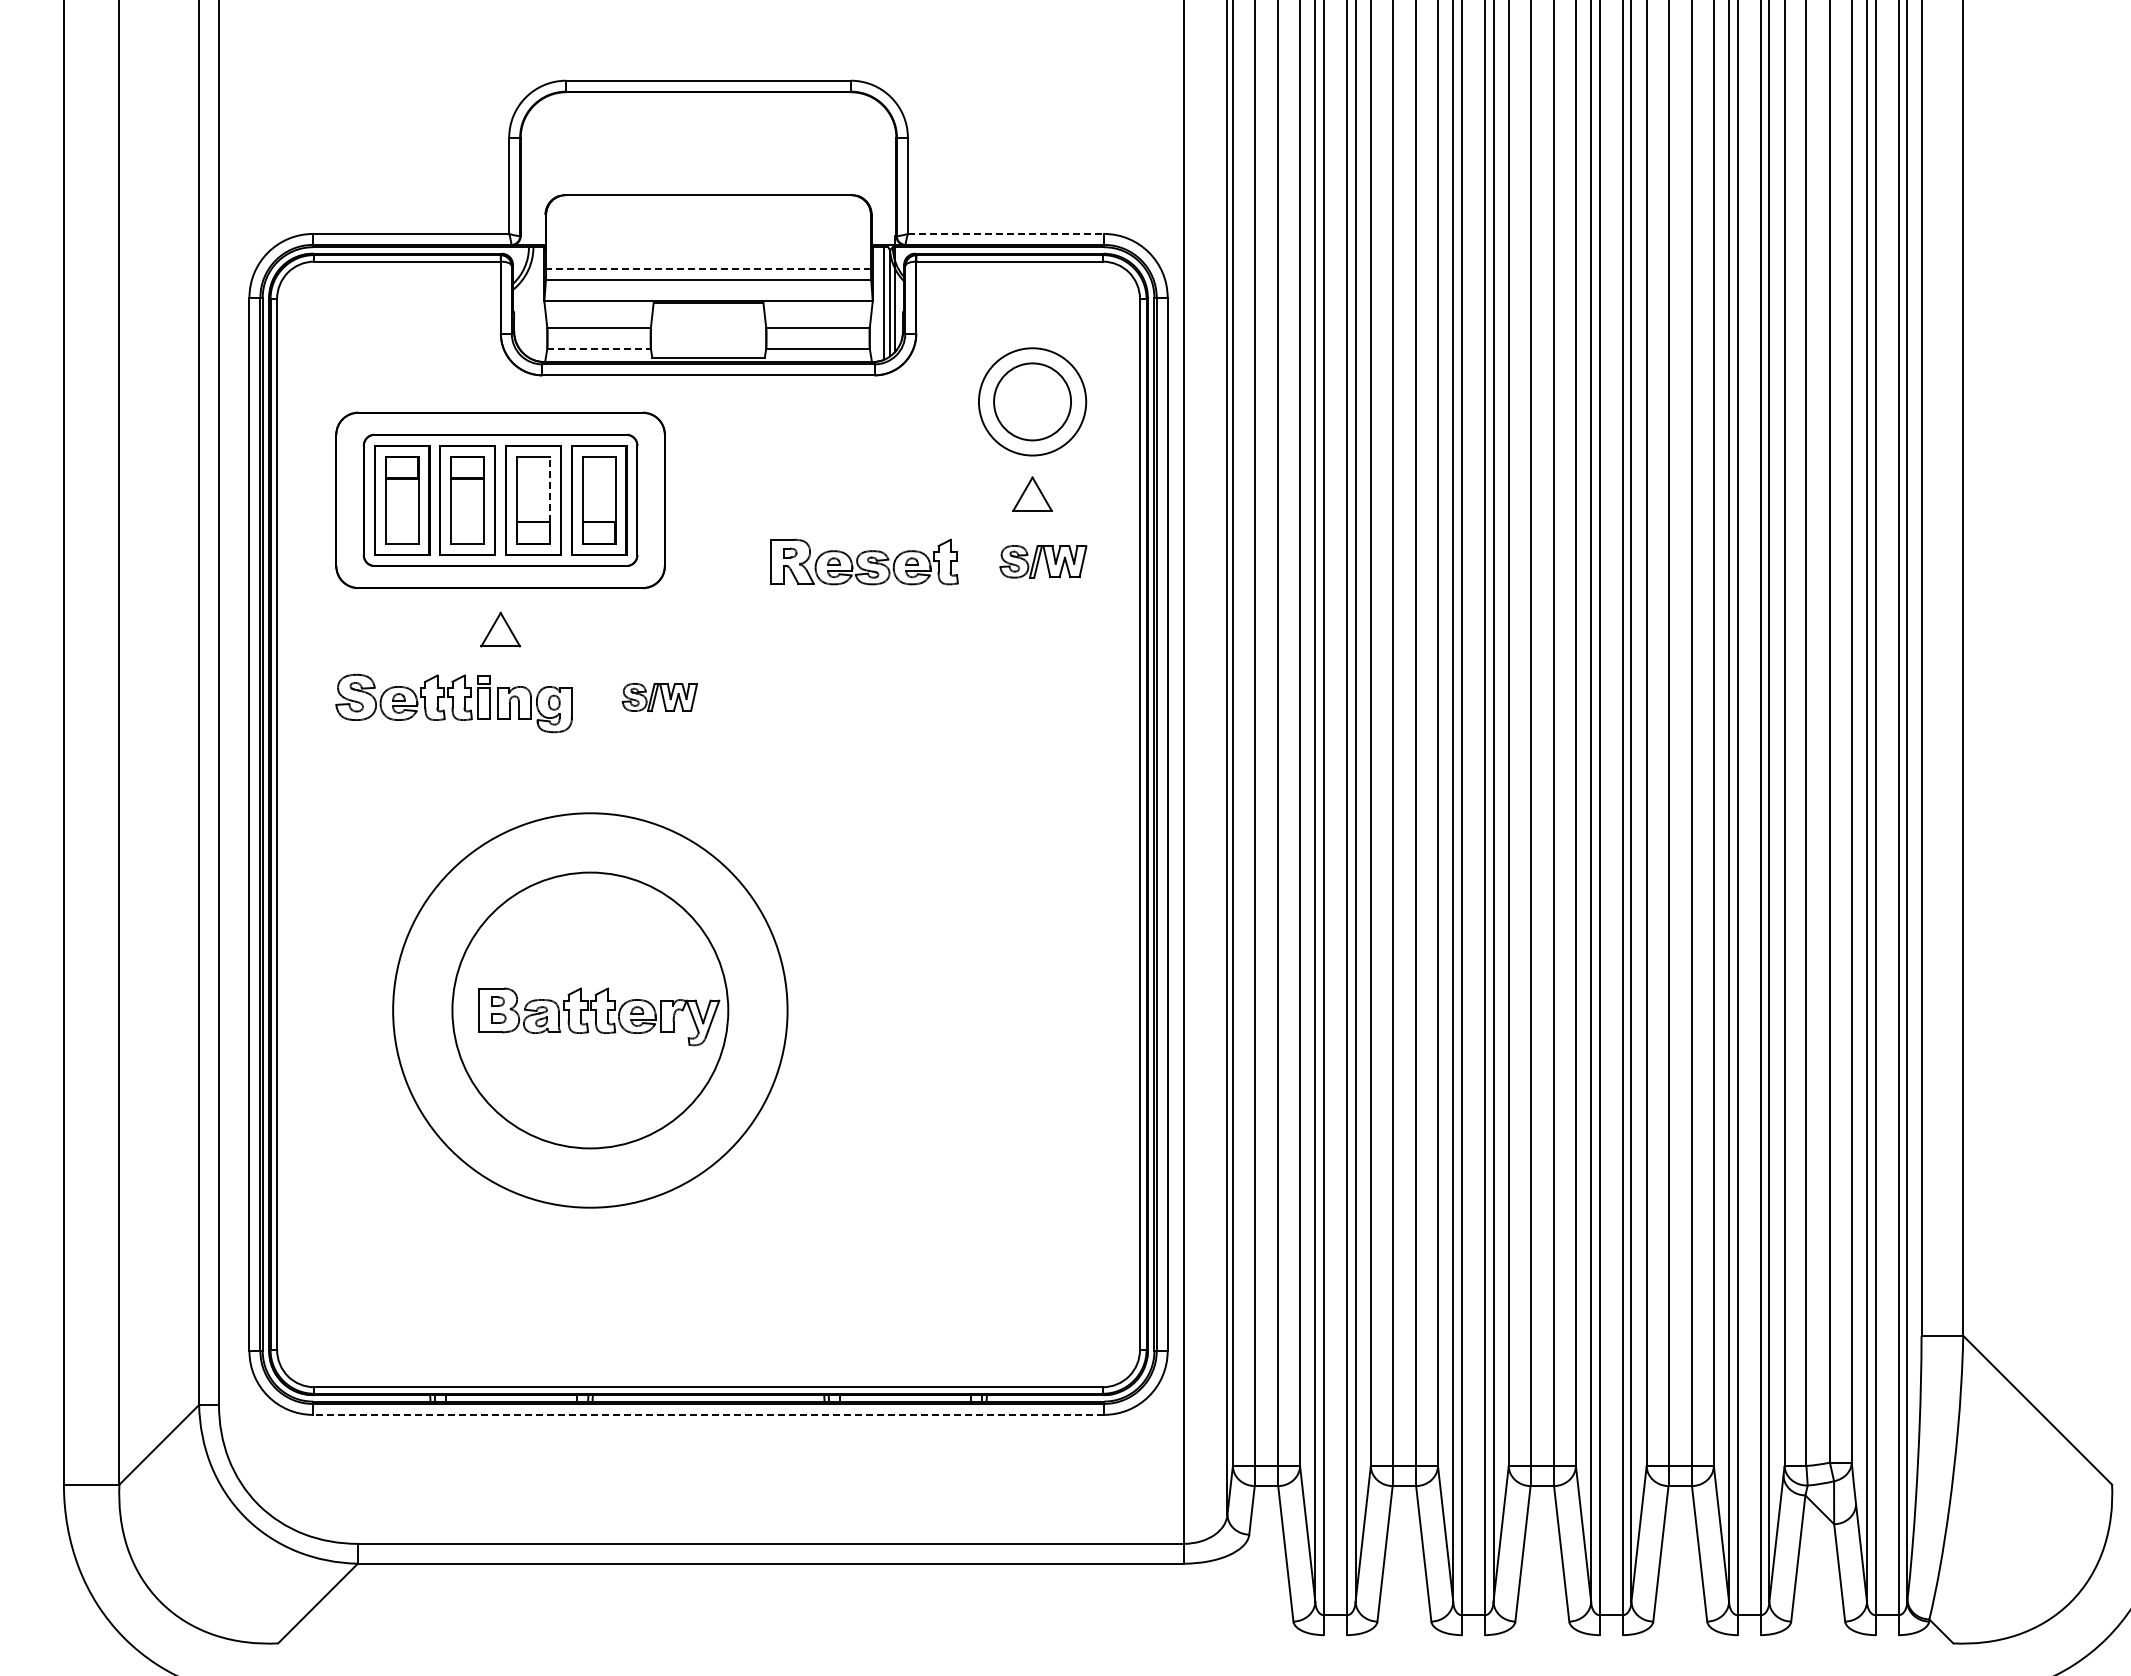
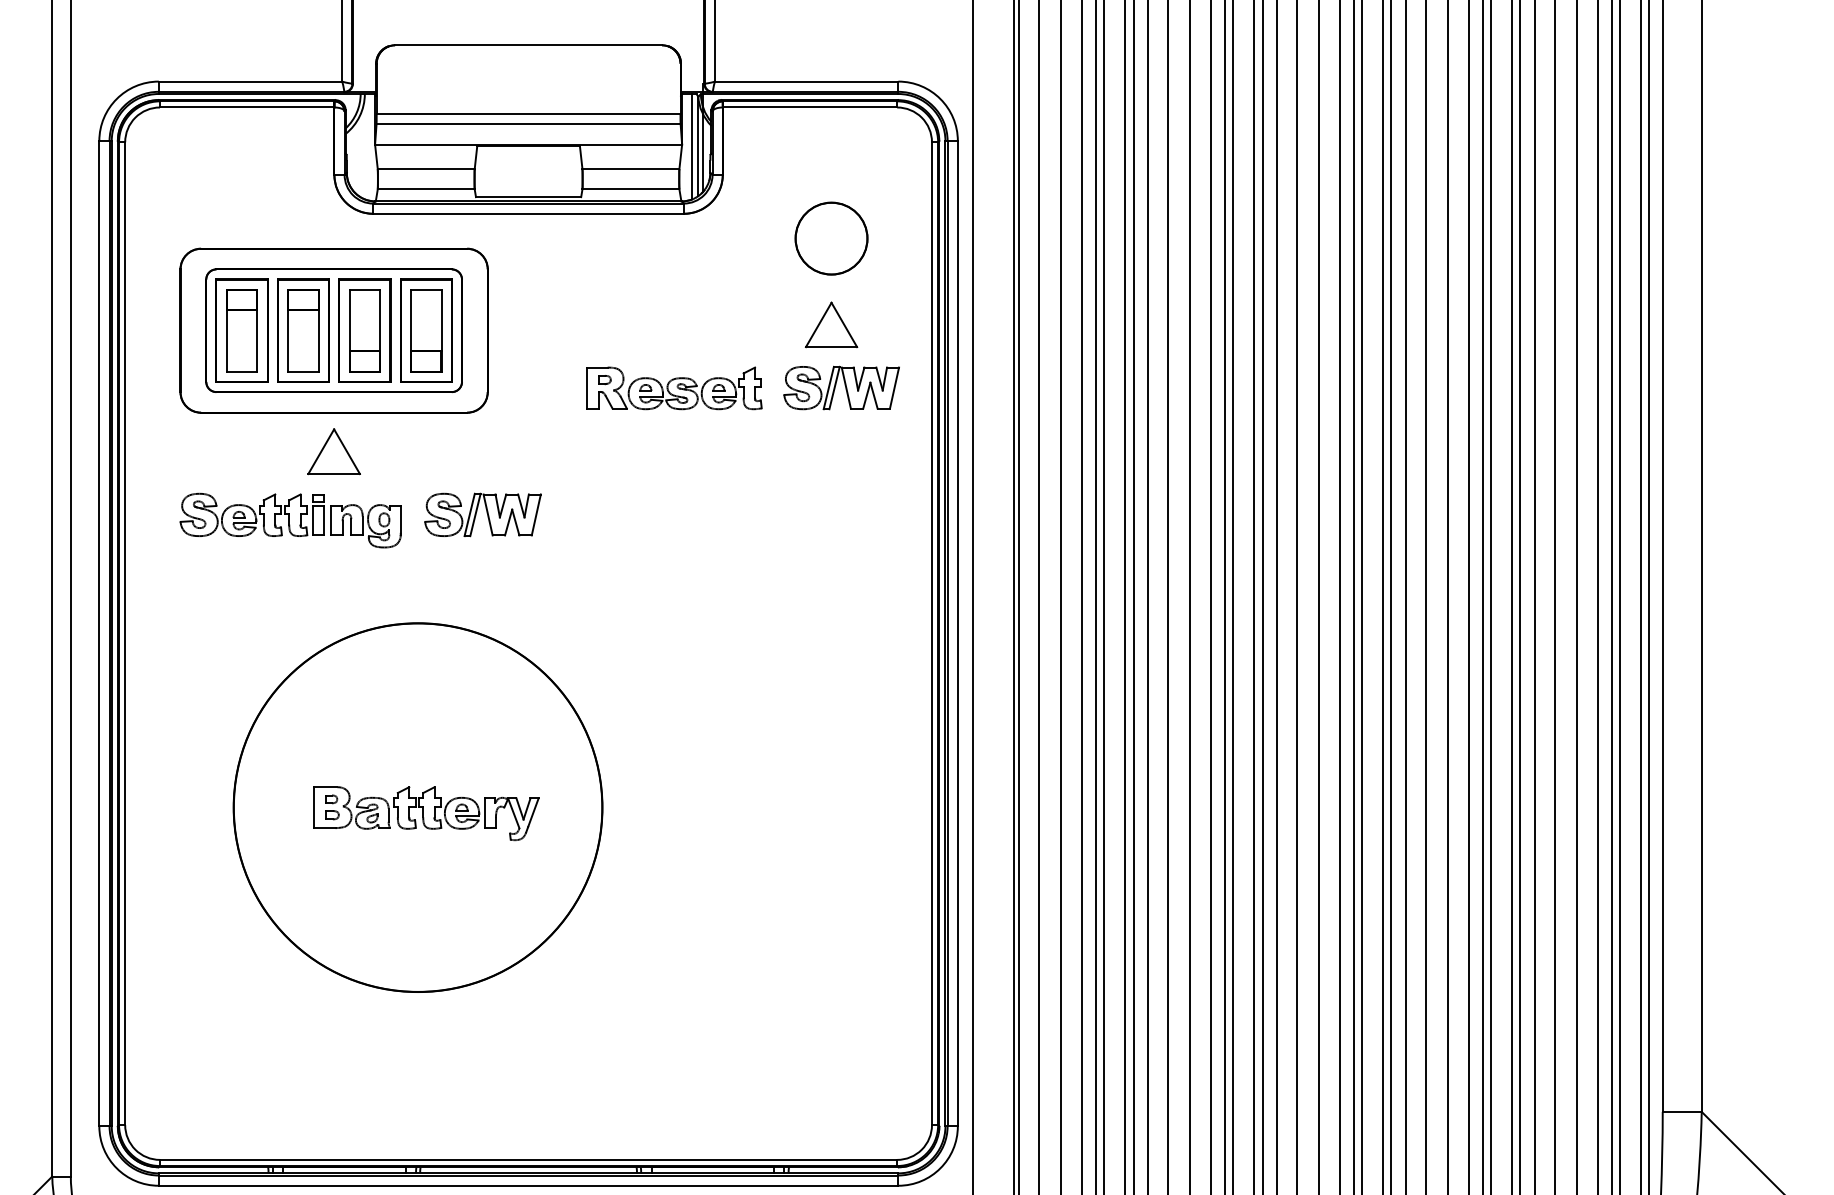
line: (1006, 233) -> (807, 81), dashed -> solid
line: (708, 268) -> (528, 113), dashed -> solid
line: (599, 349) -> (426, 189), dashed -> solid
circle: (1032, 401) -> (831, 238), size x0.71
line: (549, 489) -> (379, 320), dashed -> solid
part: (1032, 493) -> (831, 324), size x1.43
part: (1043, 561) -> (841, 387), size x1.43
part: (500, 629) -> (334, 451), size x1.43
part: (659, 697) -> (482, 515), size x1.67
circle: (590, 1010) -> (418, 807), size x1.43
line: (708, 1414) -> (528, 1185), dashed -> solid

